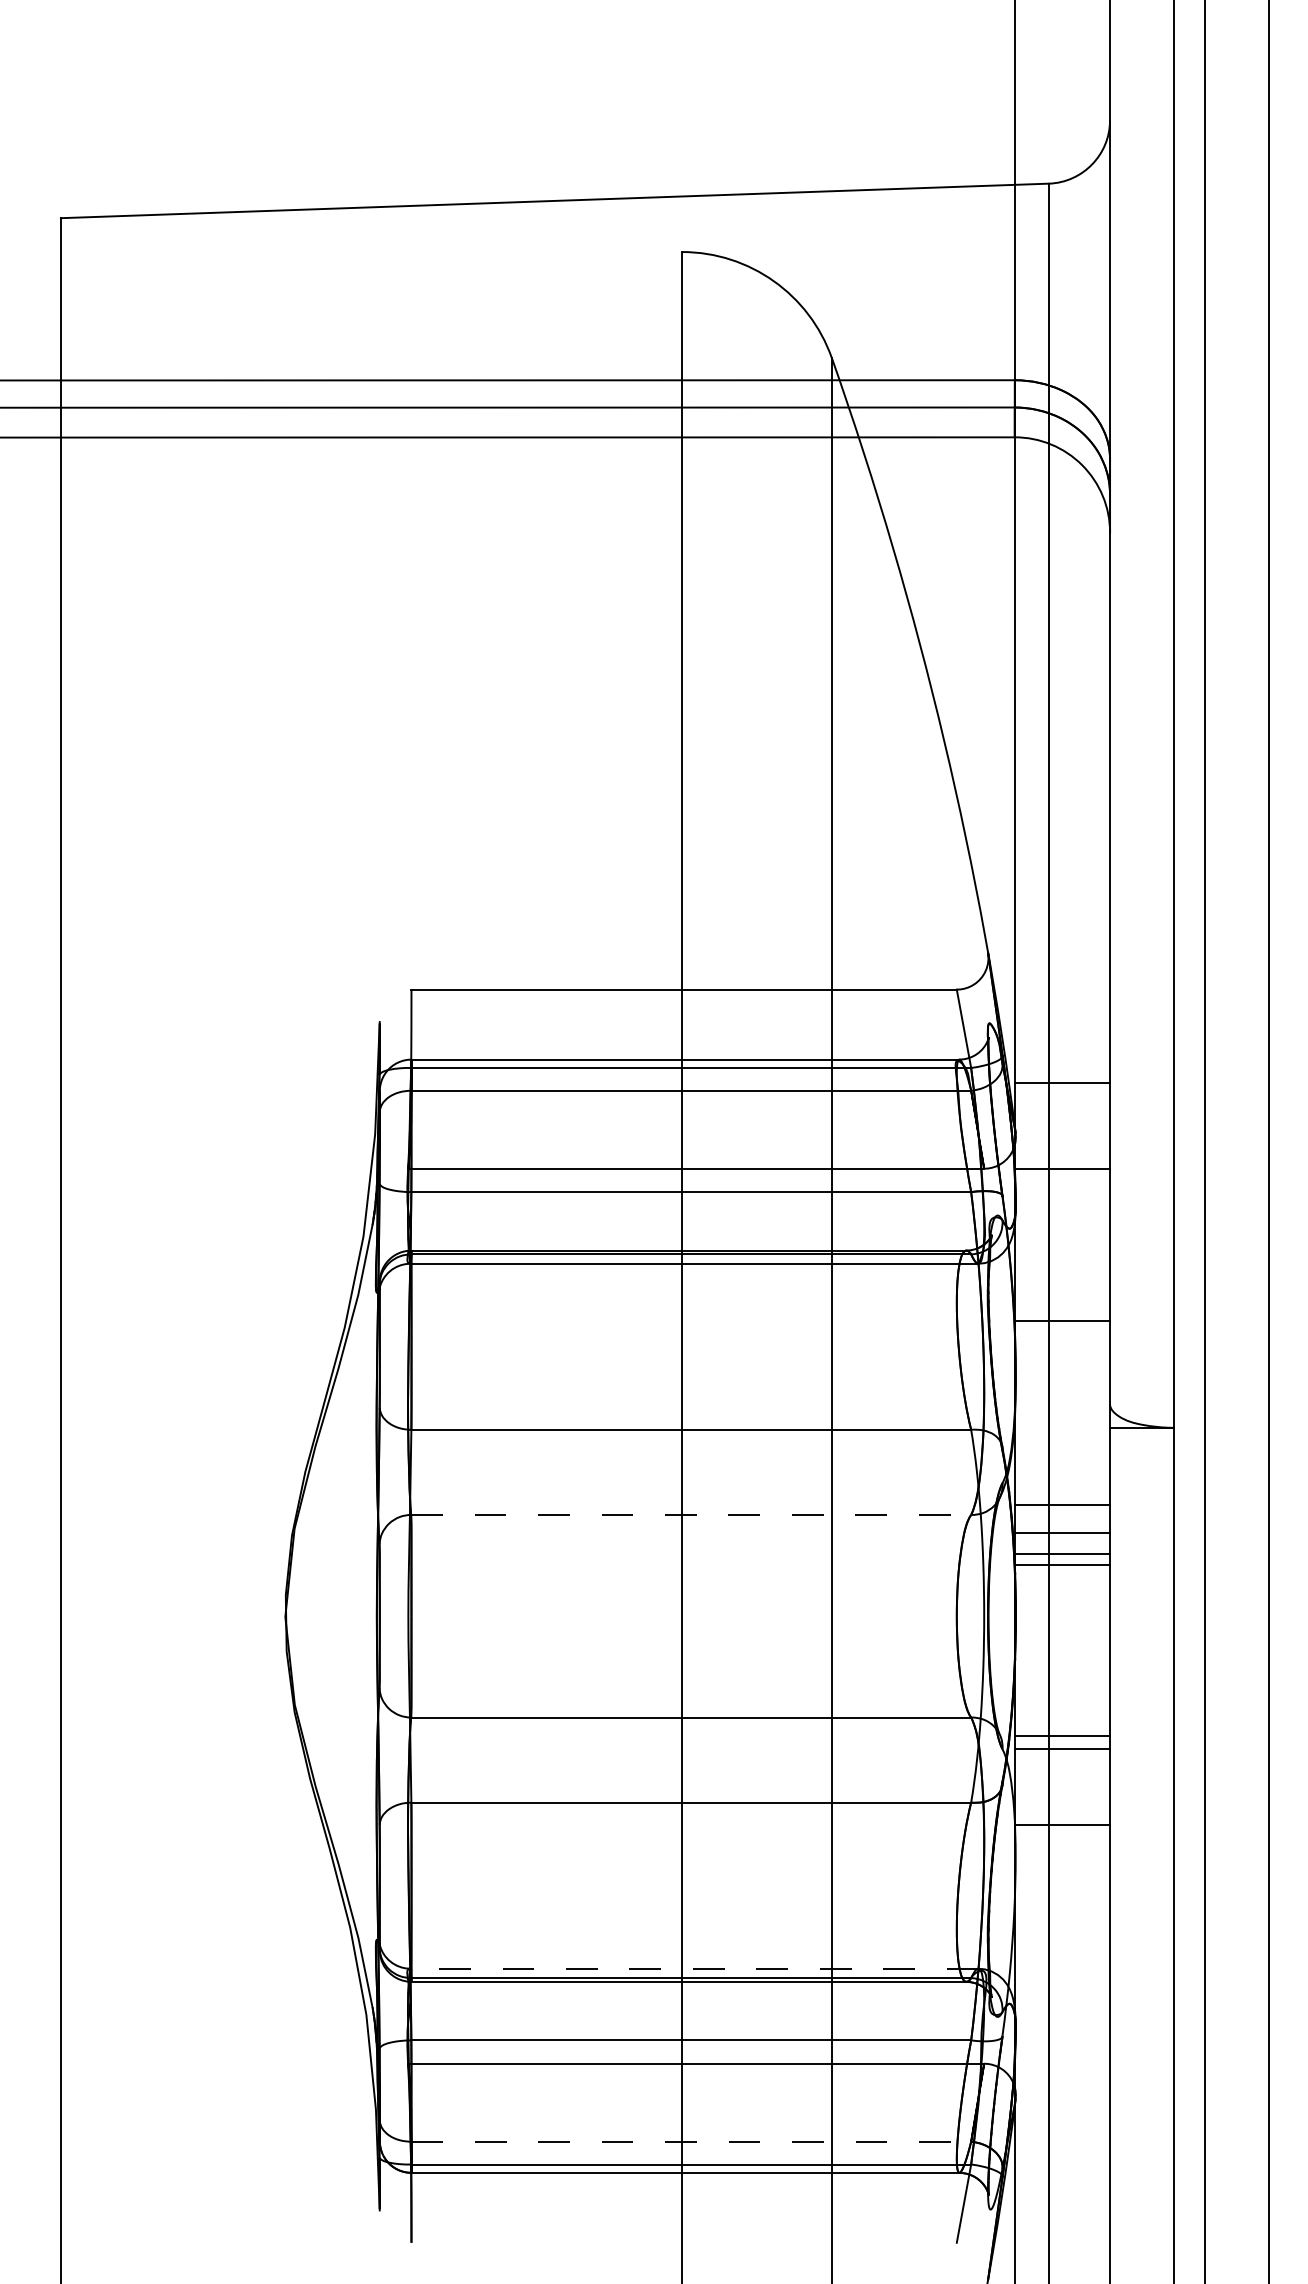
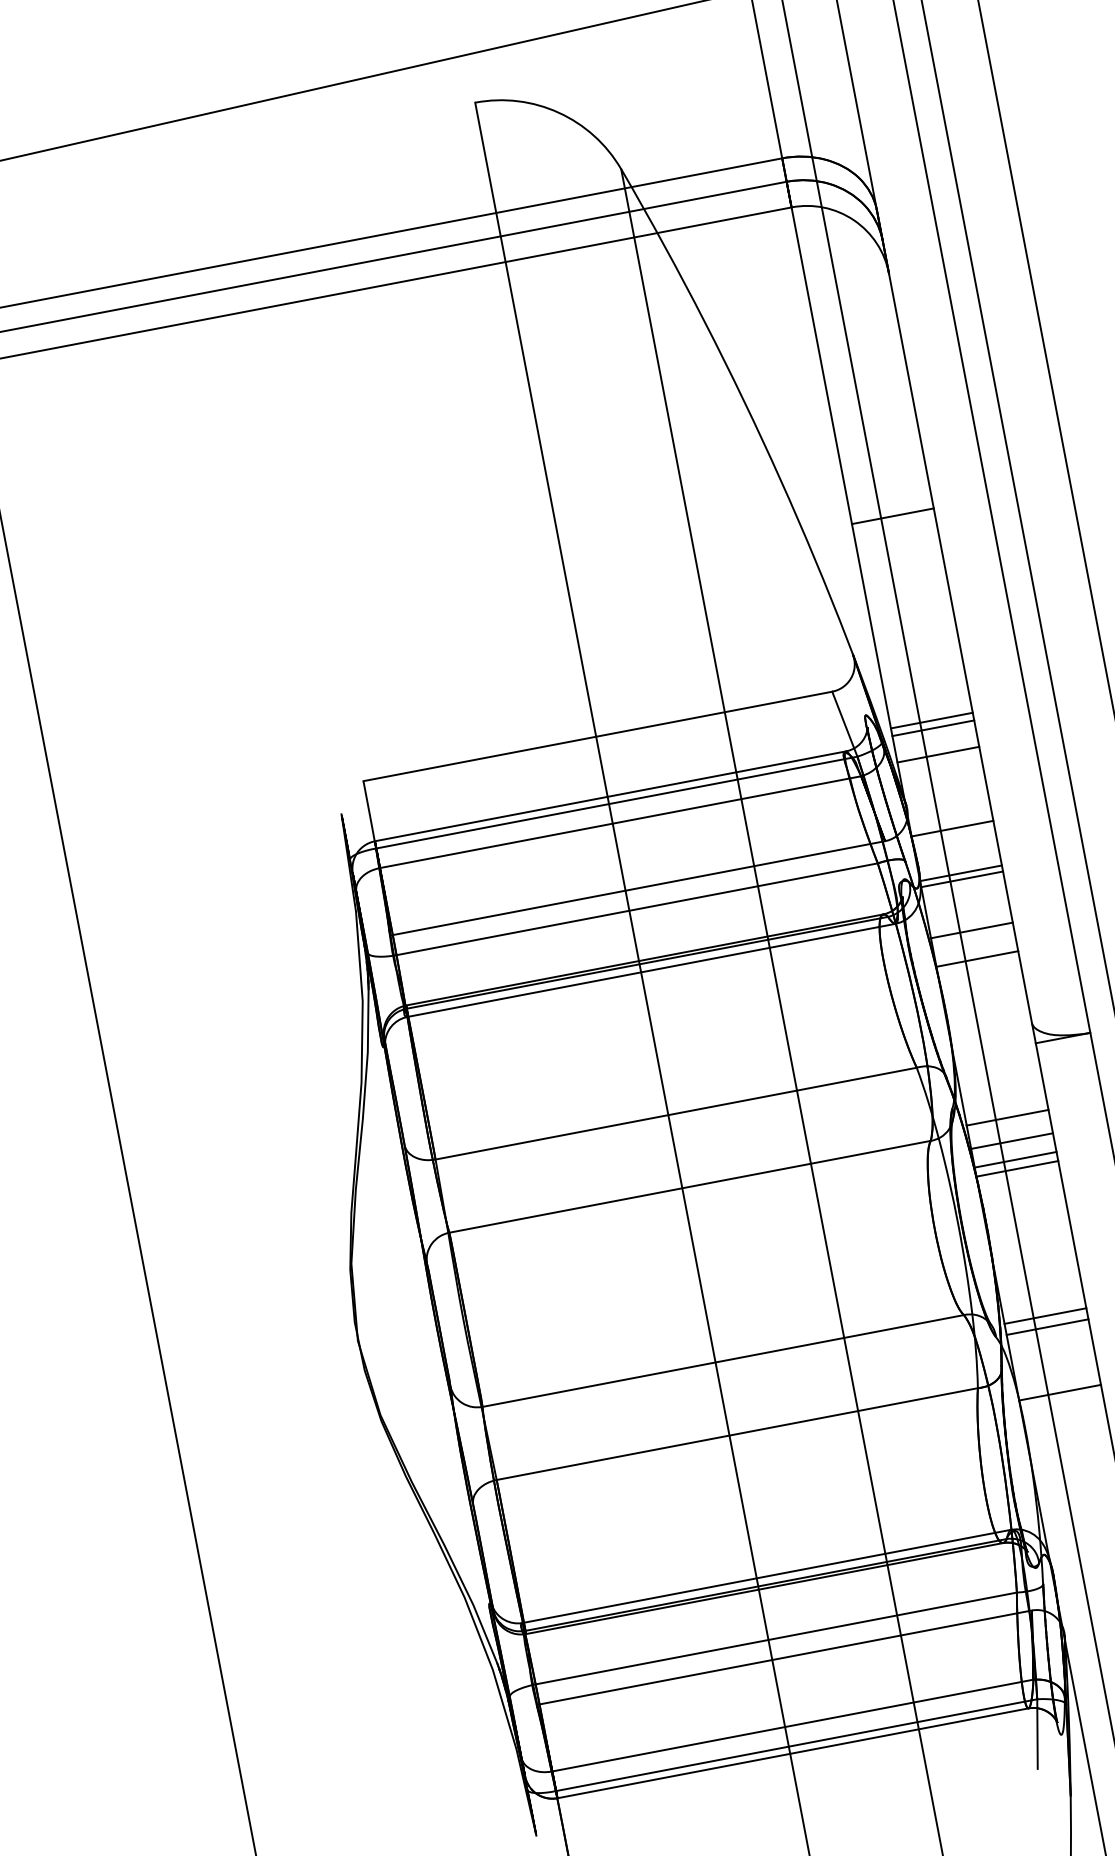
line: (1062, 805) -> (892, 516), added
line: (1062, 1043) -> (931, 720), added
line: (1062, 1052) -> (933, 728), added
line: (1062, 1221) -> (961, 873), added
line: (1062, 1228) -> (962, 879), added
line: (1062, 1287) -> (971, 930), added
line: (691, 1514) -> (690, 1186), dashed -> solid
line: (693, 1968) -> (766, 1576), dashed -> solid
line: (691, 2141) -> (793, 1725), dashed -> solid

